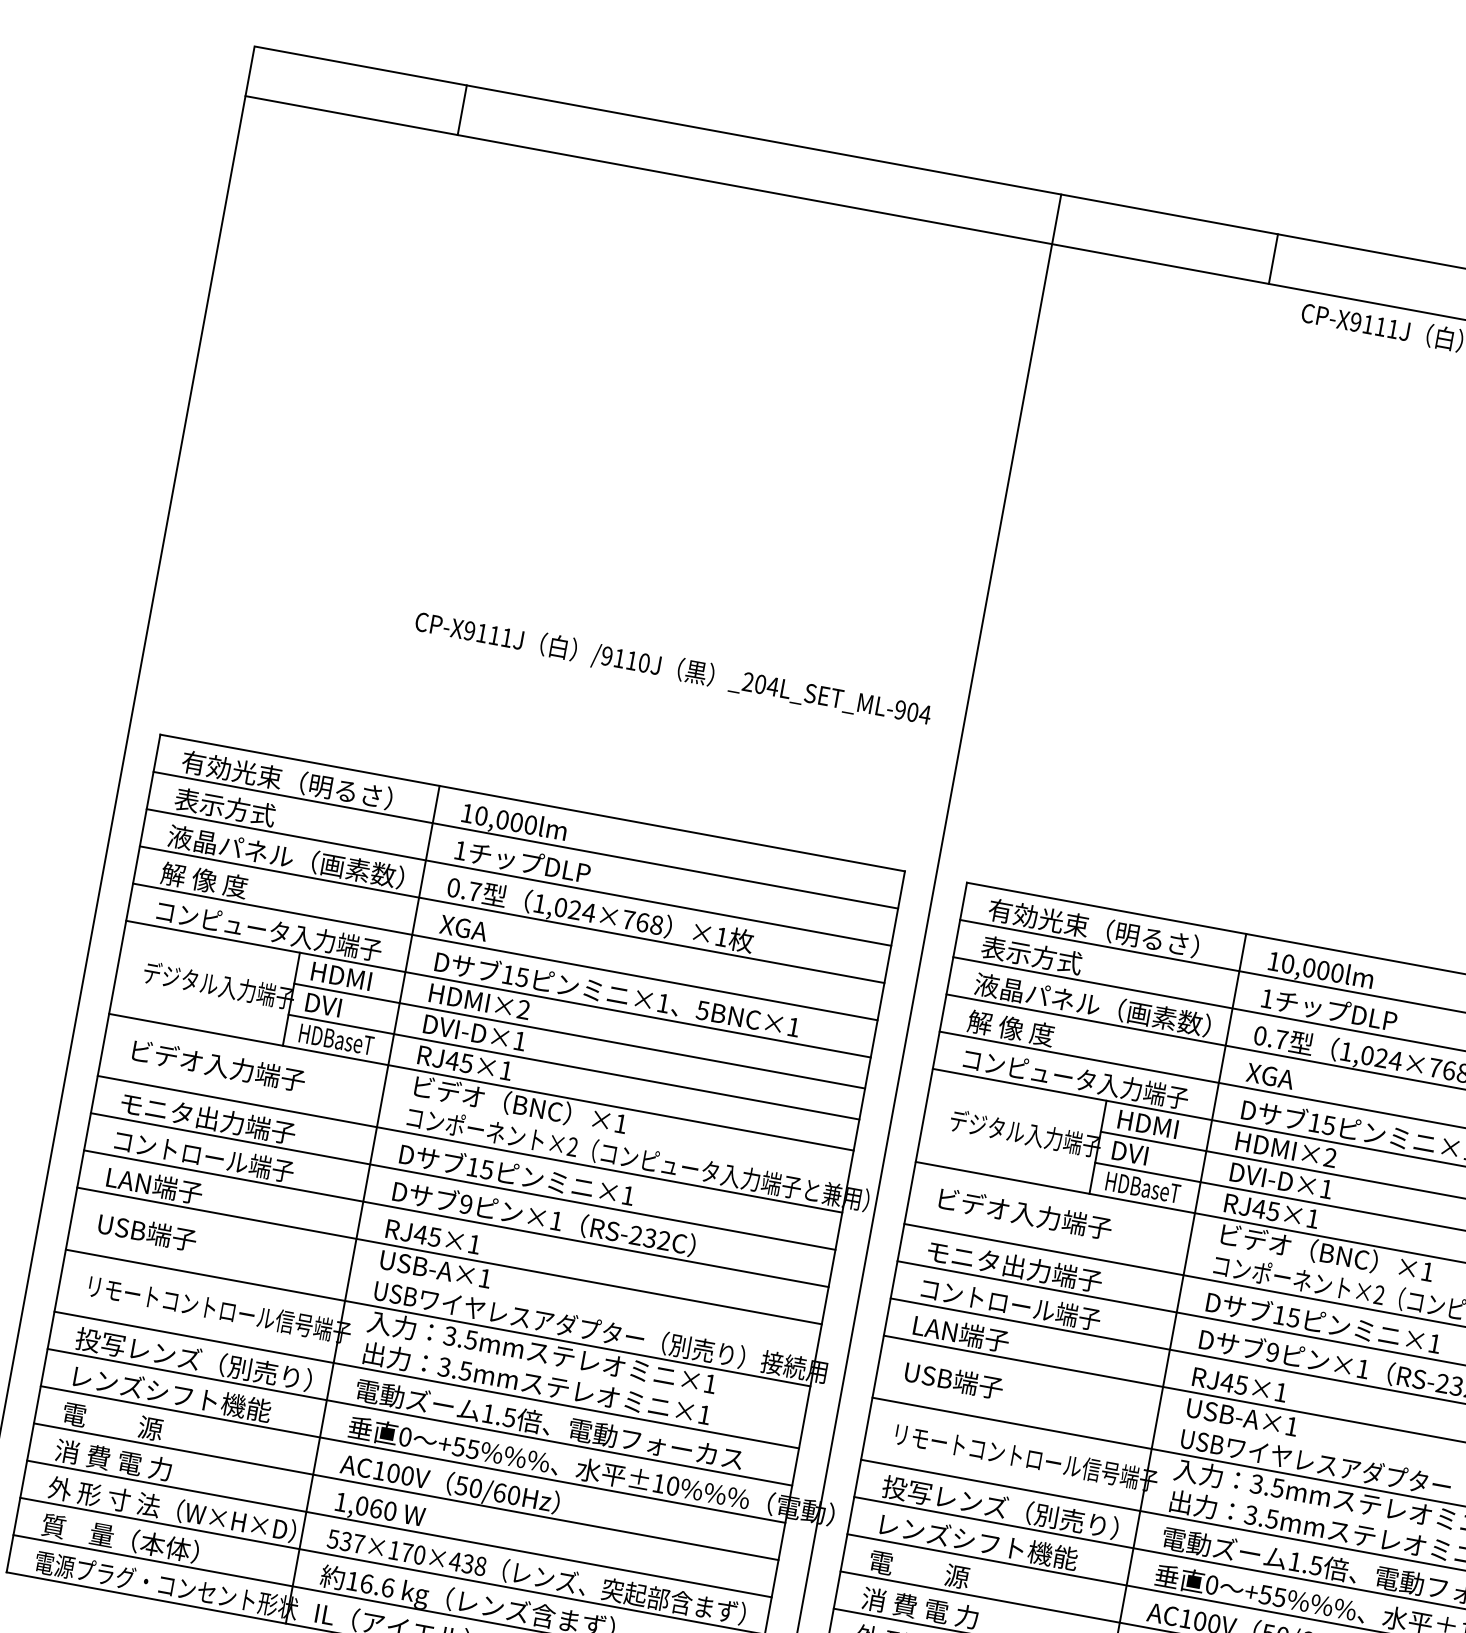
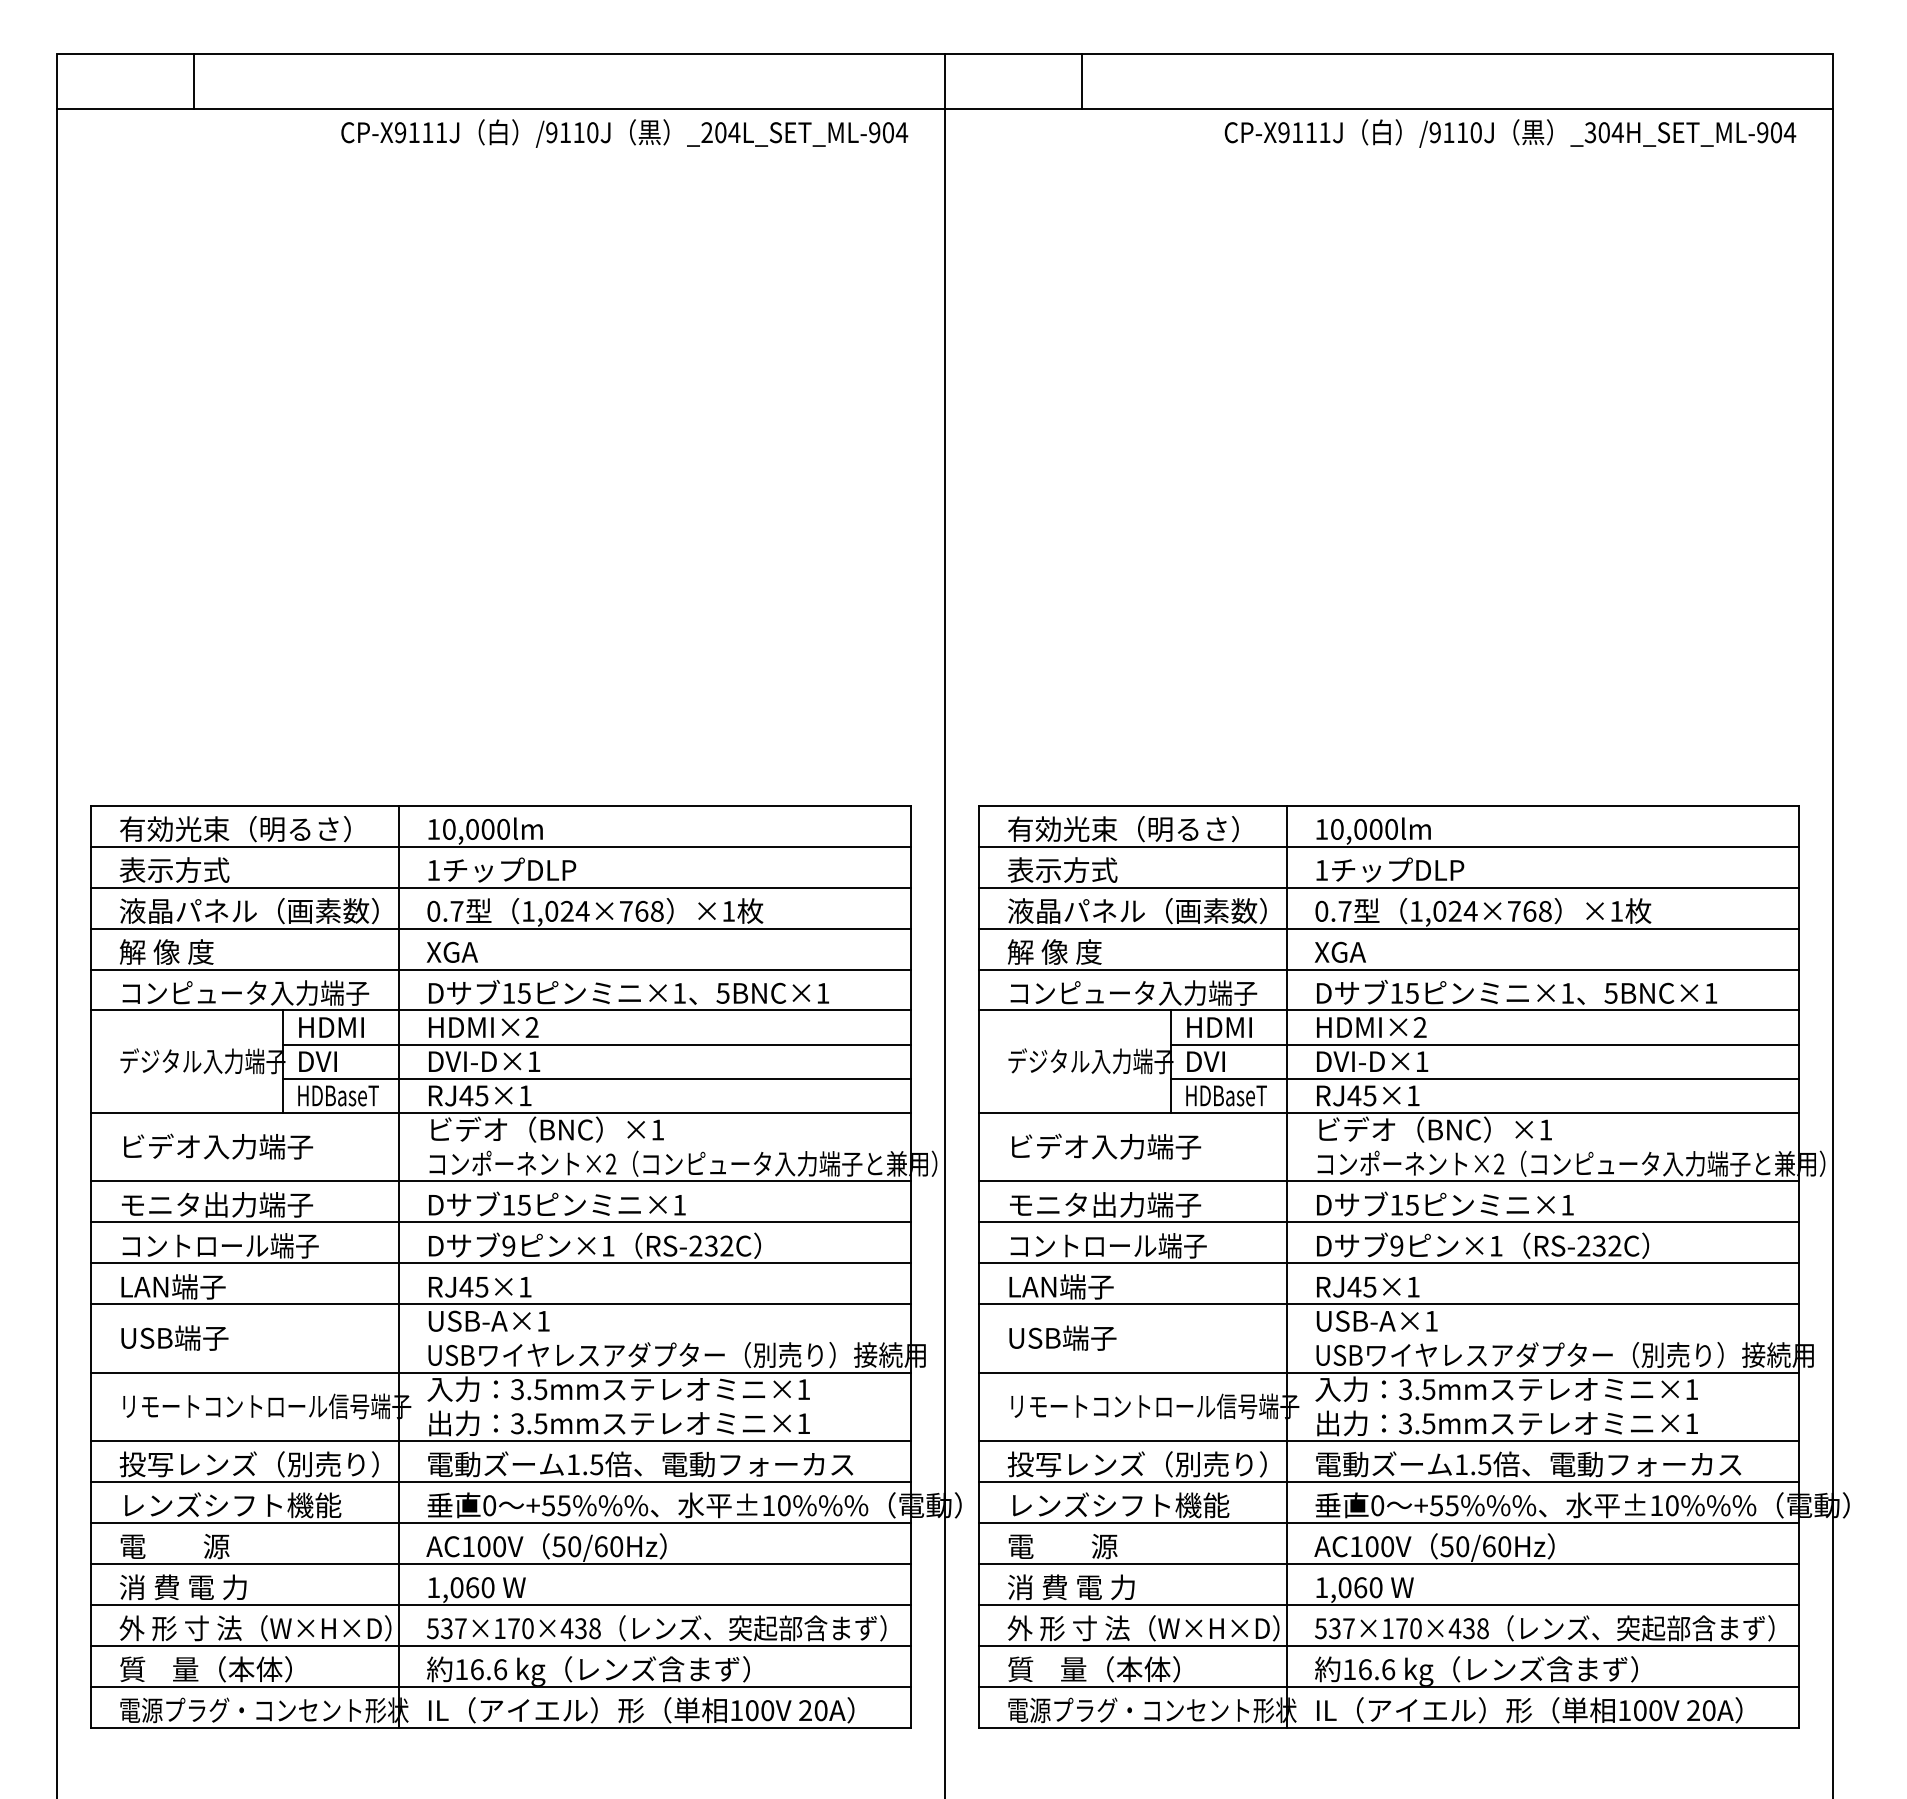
line: (461, 110) -> (193, 81), moved
line: (1273, 259) -> (1081, 81), moved
text: (673, 669) -> (624, 133), moved

